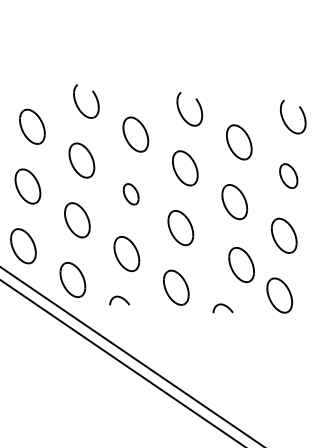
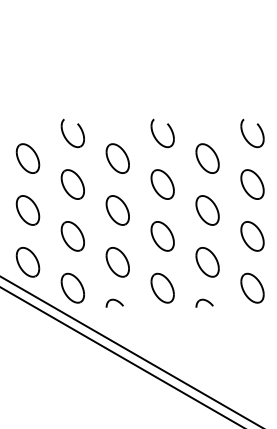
part: (288, 176) -> (252, 184), size x1.43
part: (131, 194) -> (117, 210), size x1.67
part: (241, 265) -> (207, 262), moved

